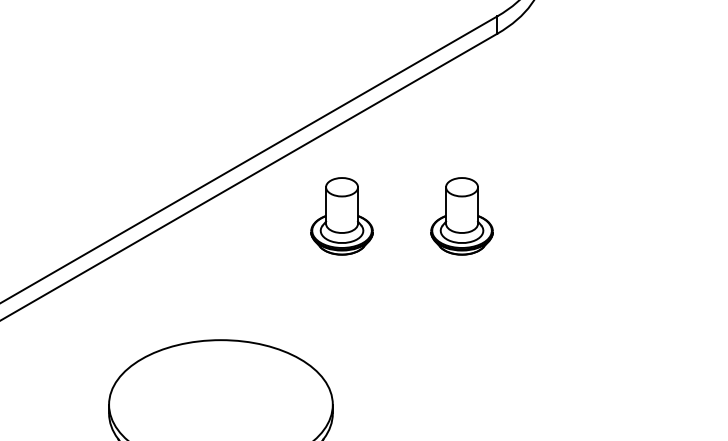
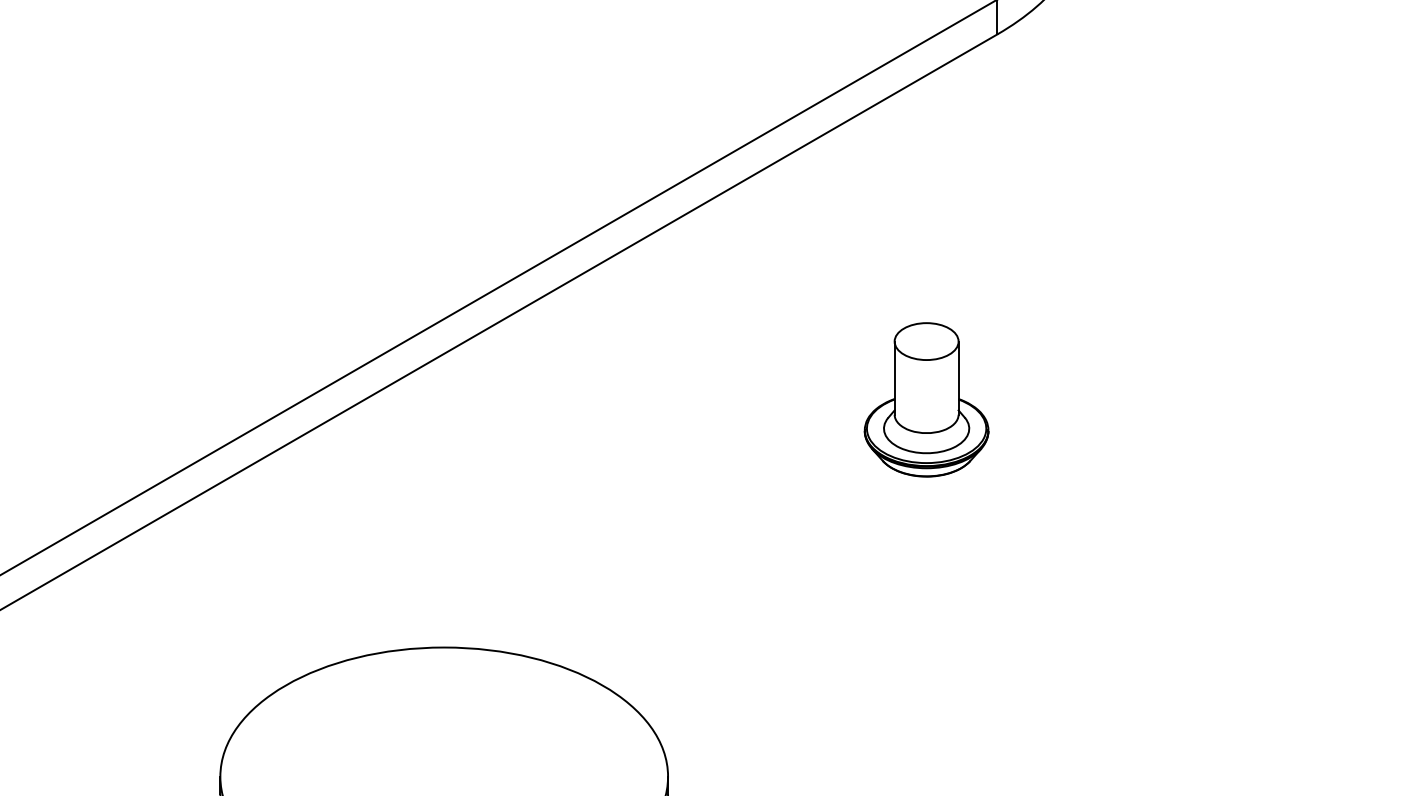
part: (341, 216) -> (685, 400), removed

